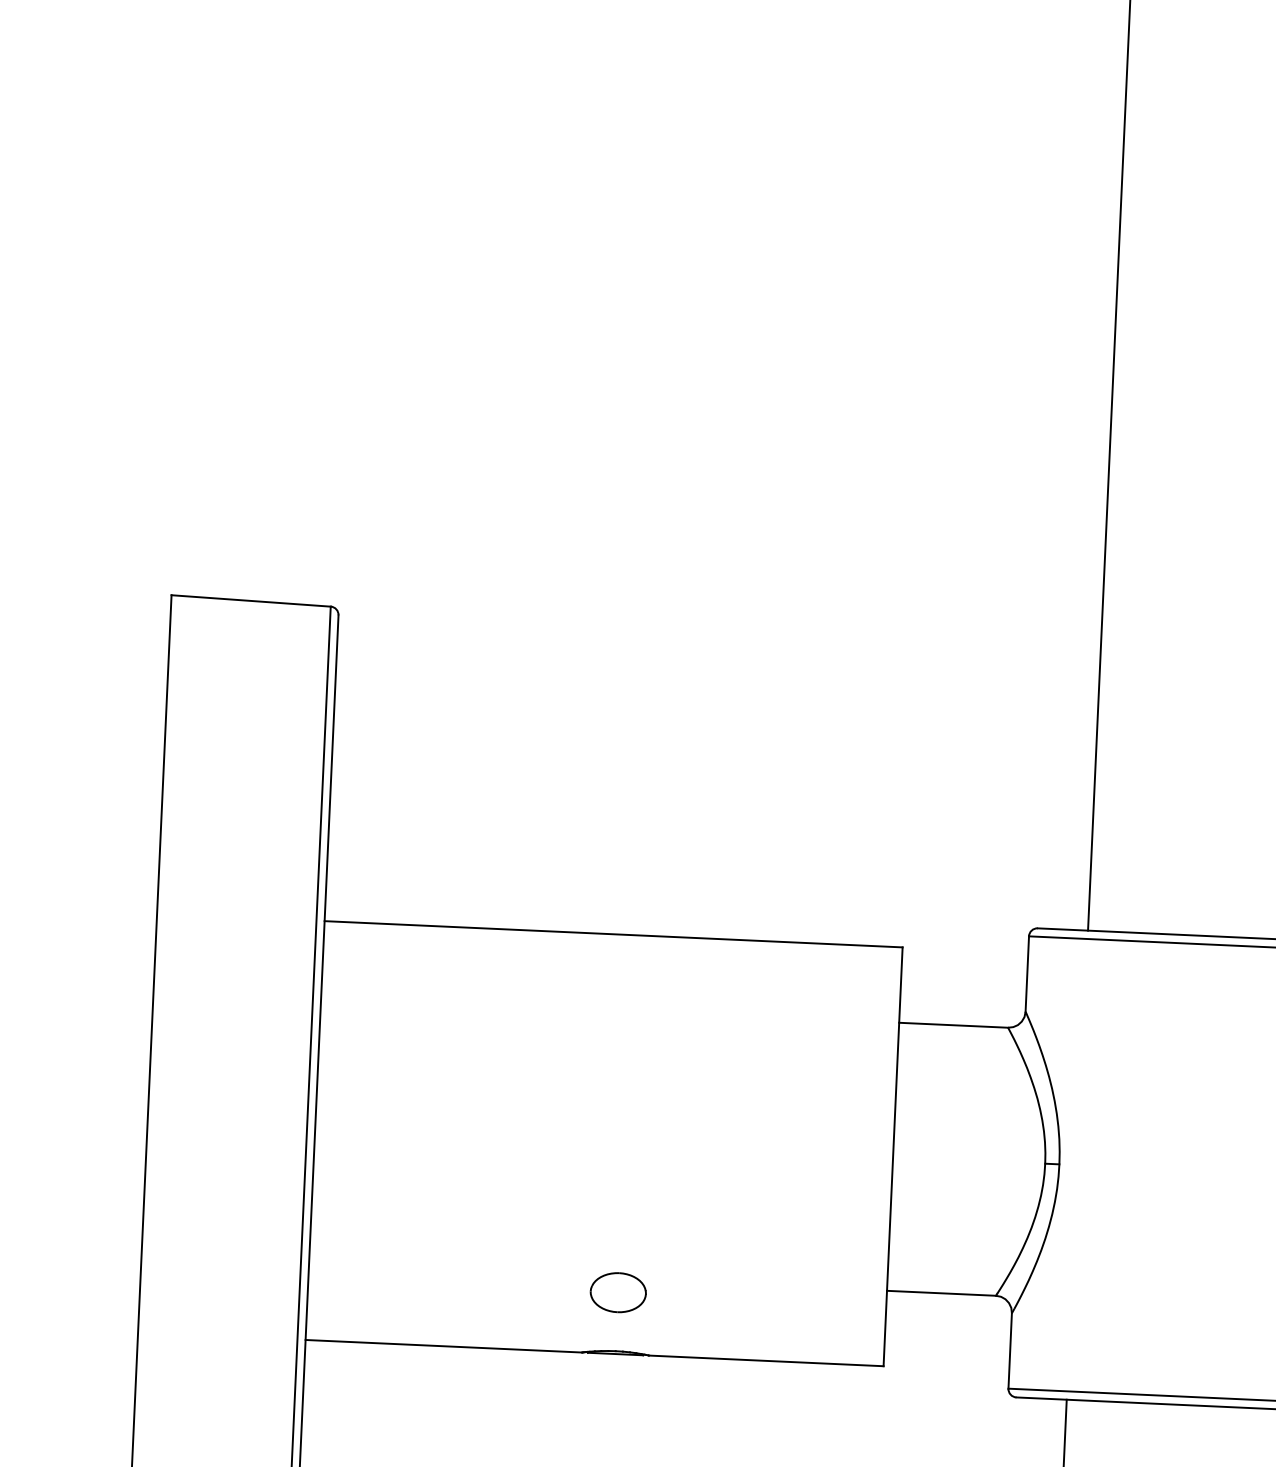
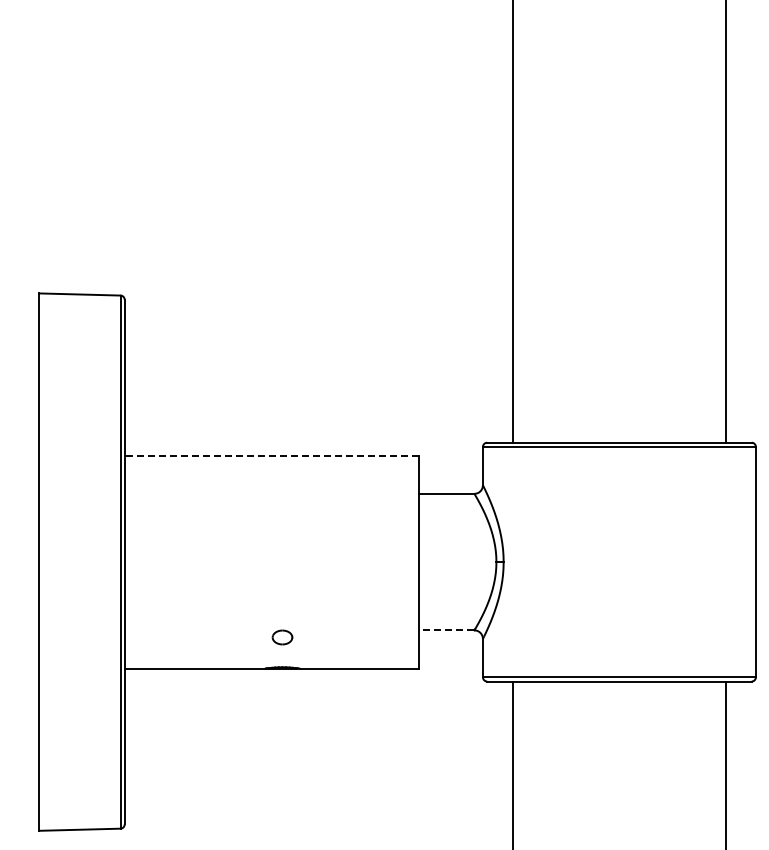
line: (612, 934) -> (271, 455), solid -> dashed
part: (618, 1292) -> (282, 637), size x0.7
line: (941, 1293) -> (446, 630), solid -> dashed

